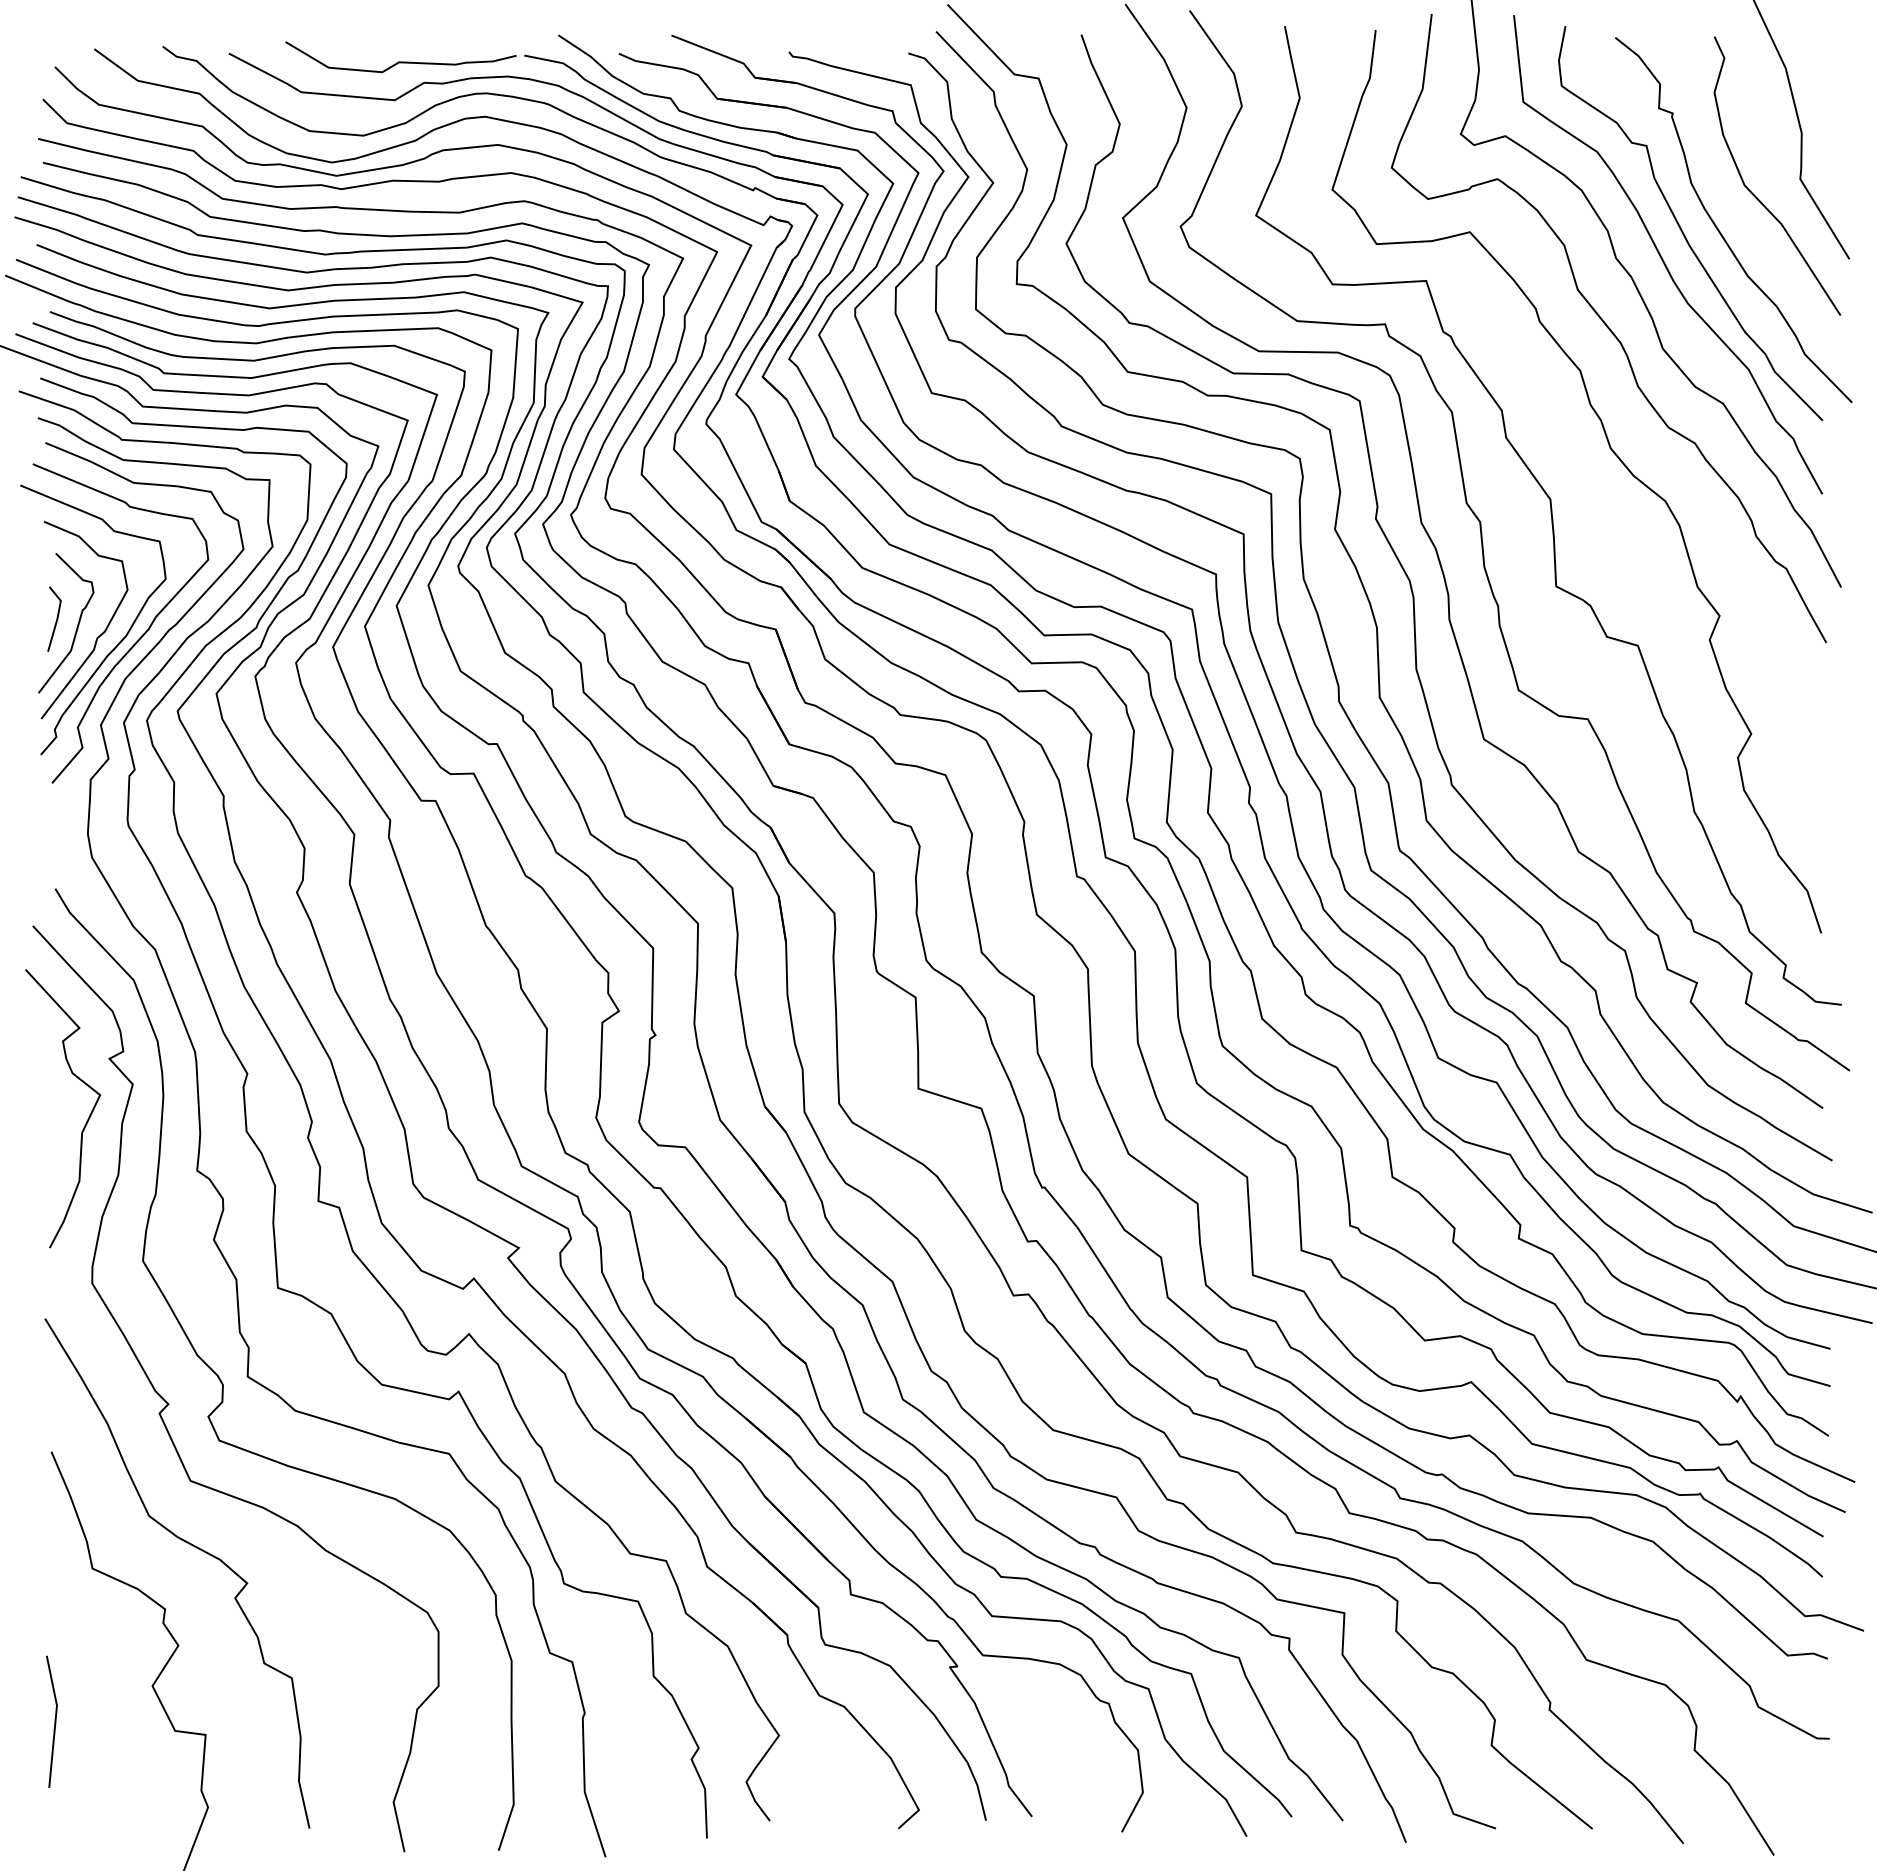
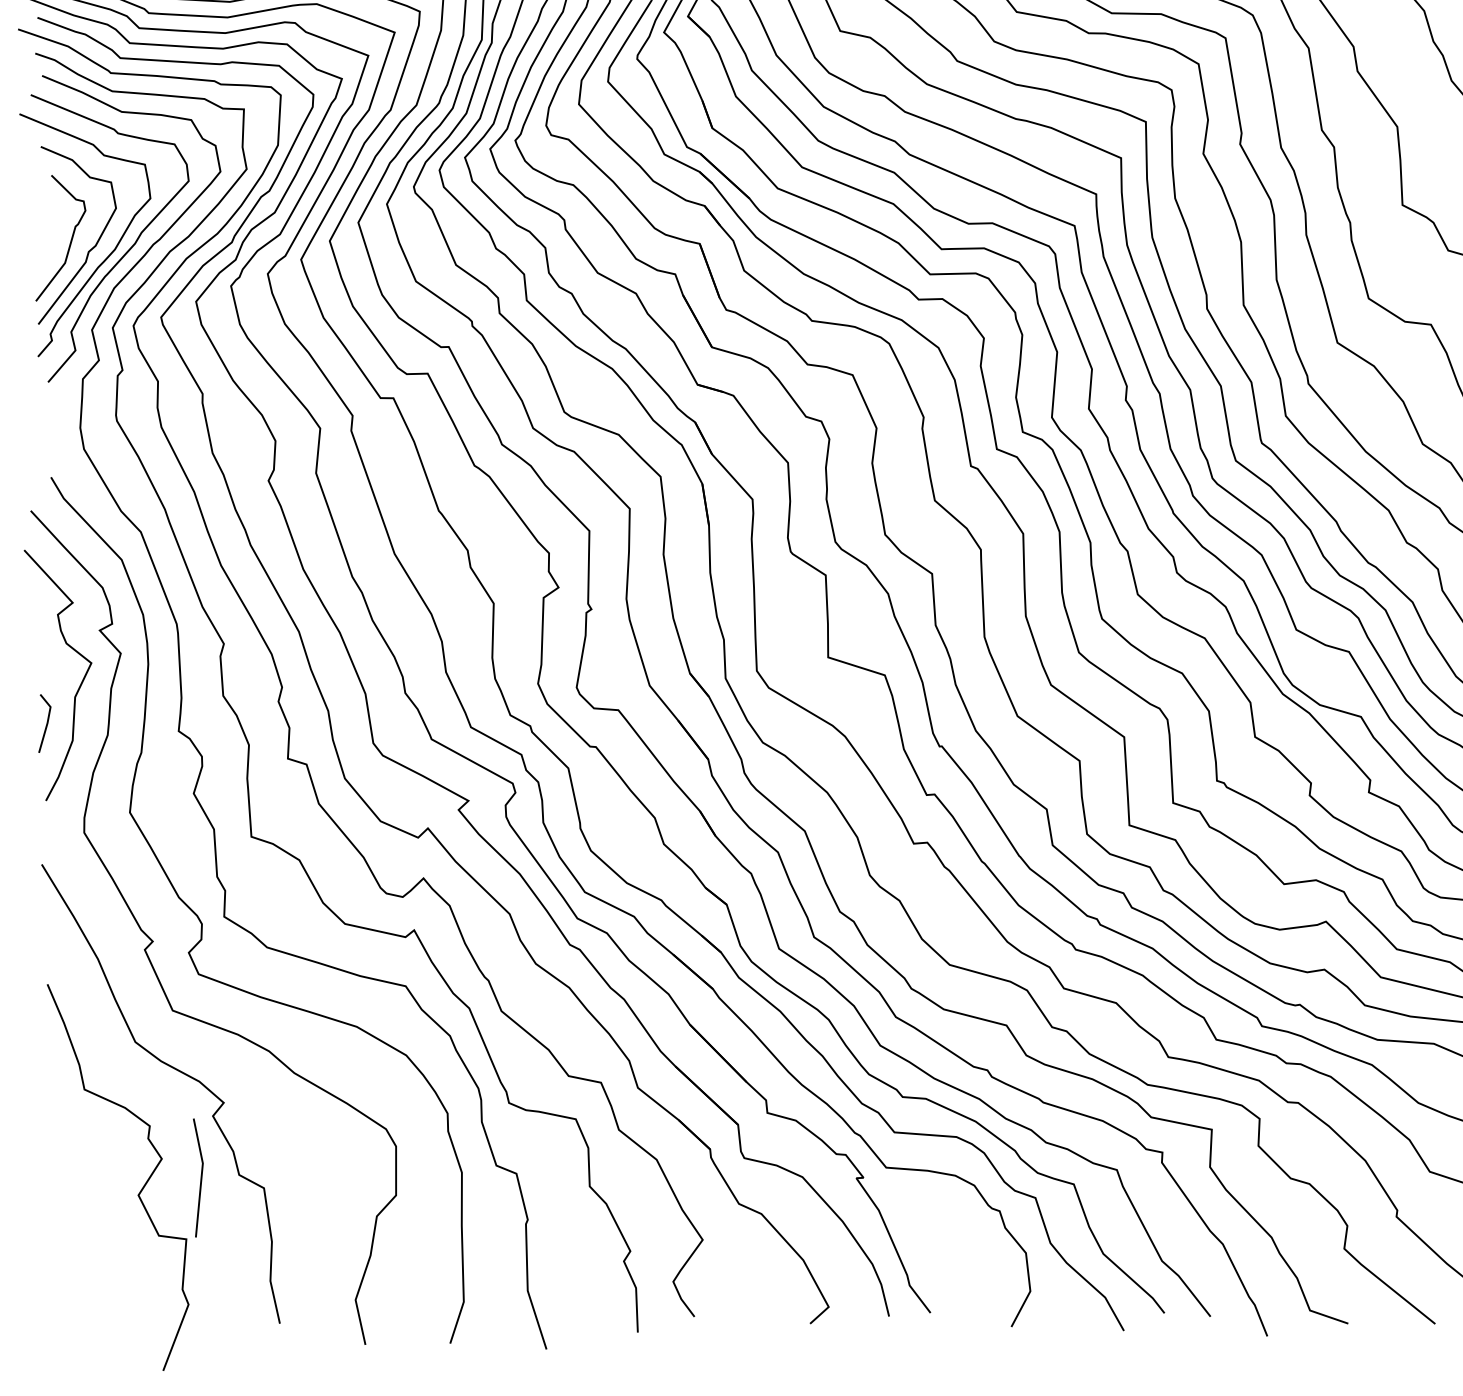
line: (56, 618) -> (46, 722), moved
line: (54, 1721) -> (200, 1177), moved

